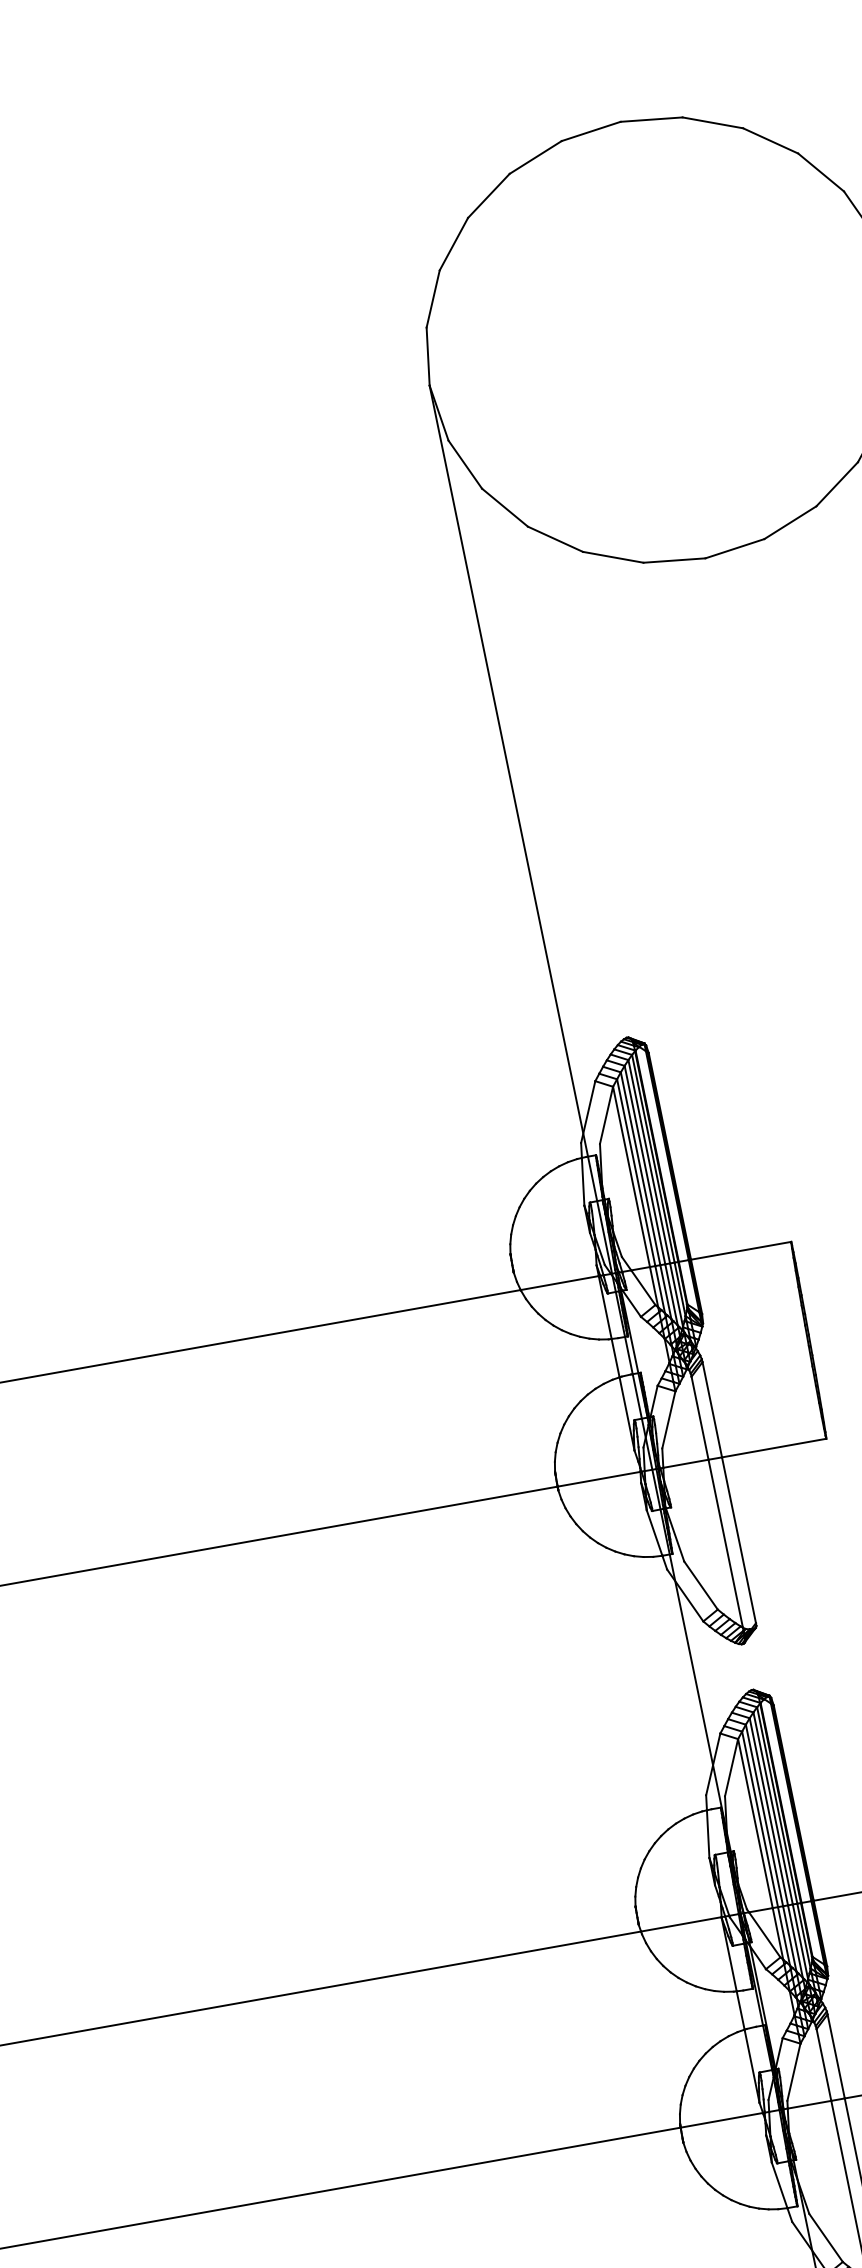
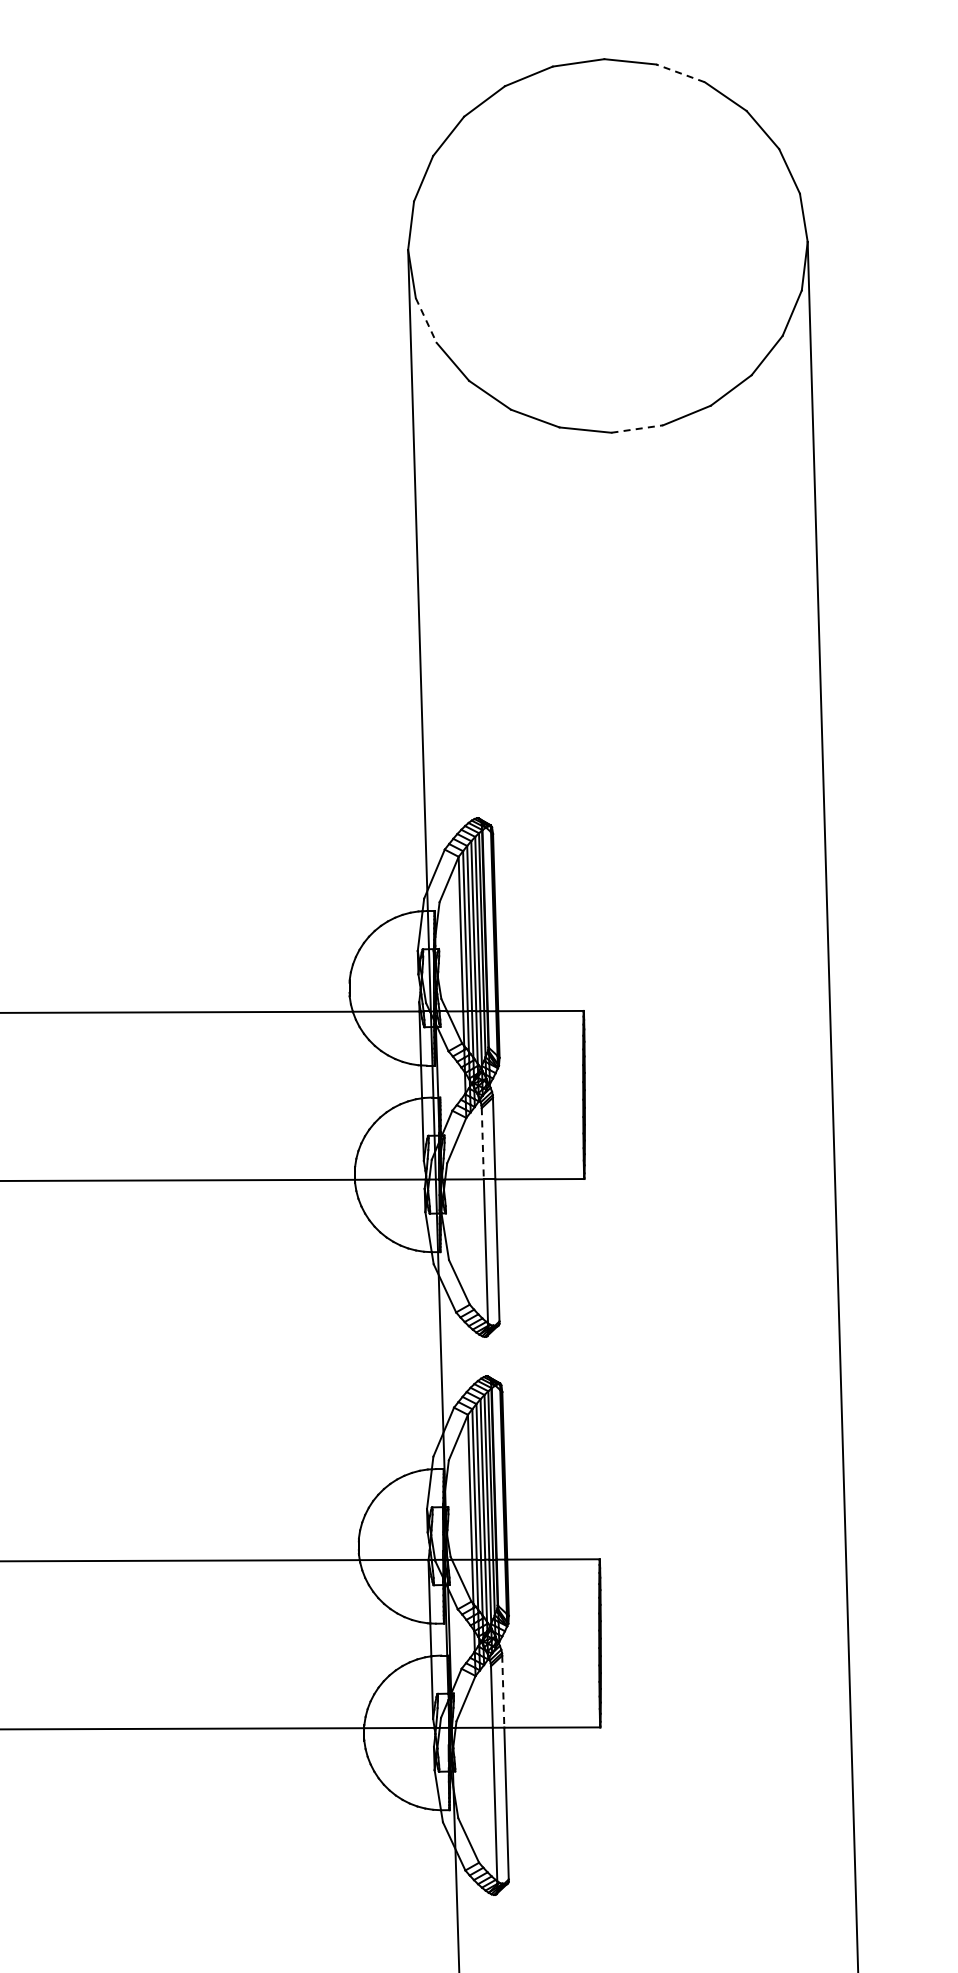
line: (712, 123) -> (680, 73), solid -> dashed
line: (465, 464) -> (426, 320), solid -> dashed
line: (735, 548) -> (637, 428), solid -> dashed
line: (699, 1417) -> (482, 1143), solid -> dashed
line: (836, 2057) -> (503, 1692), solid -> dashed

